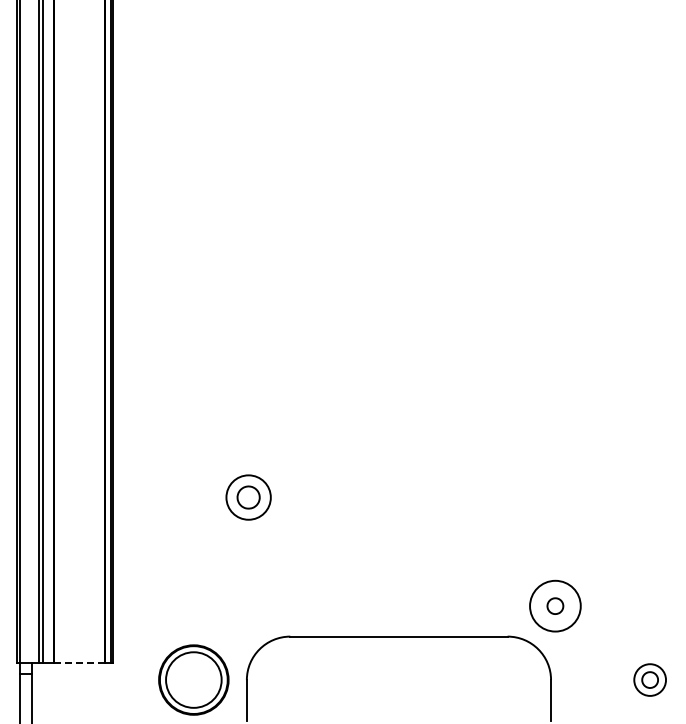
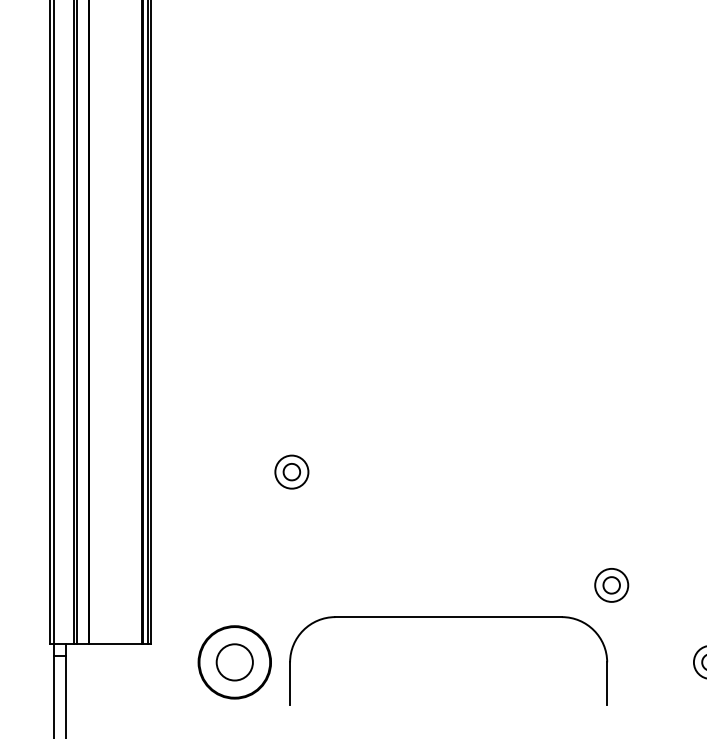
part: (248, 497) -> (291, 472), size x0.71
circle: (555, 606) -> (611, 585), size x0.62
line: (79, 662) -> (115, 644), dashed -> solid
circle: (193, 679) -> (234, 661), size x0.62

